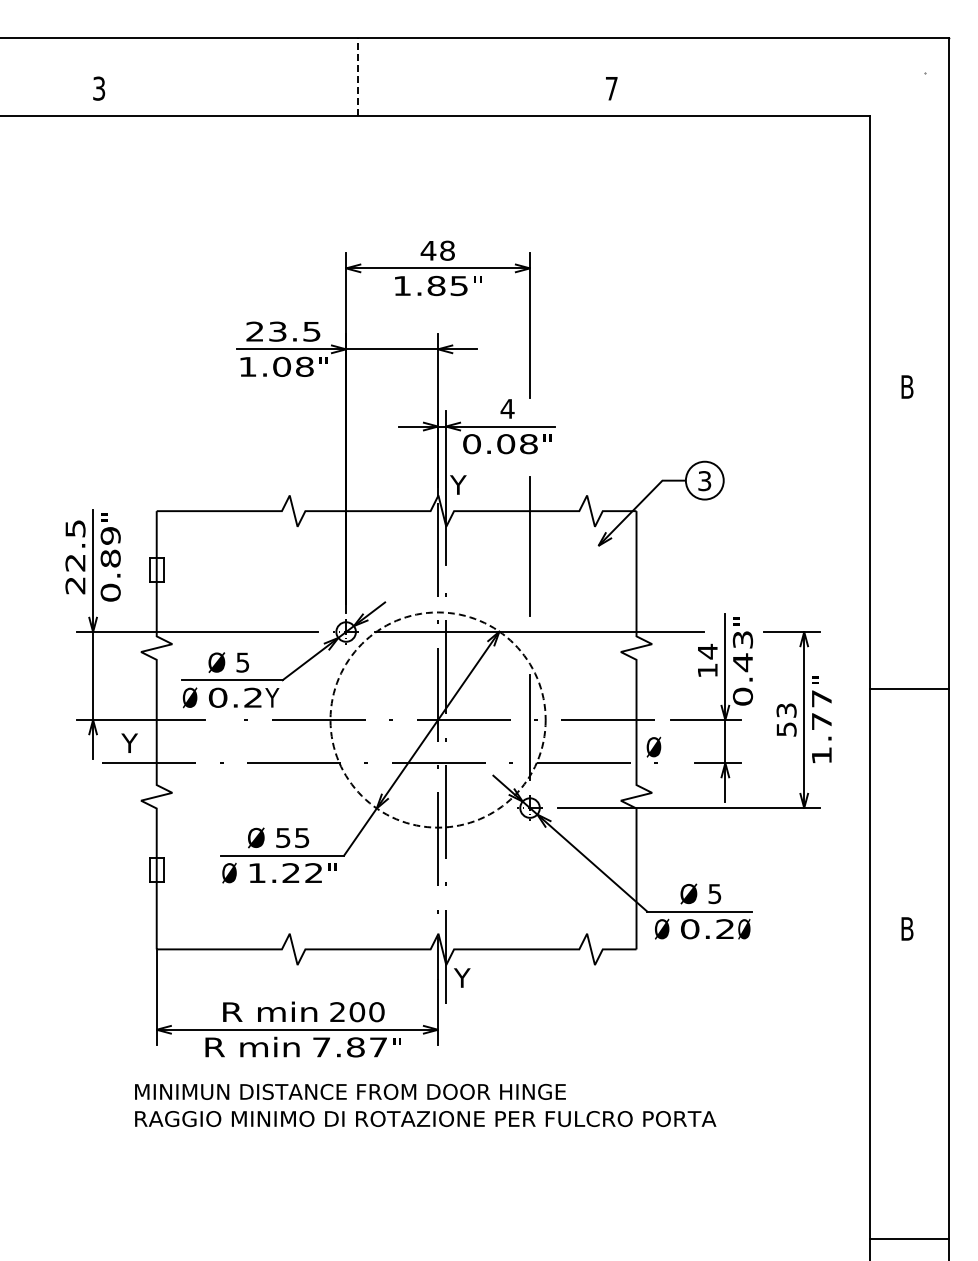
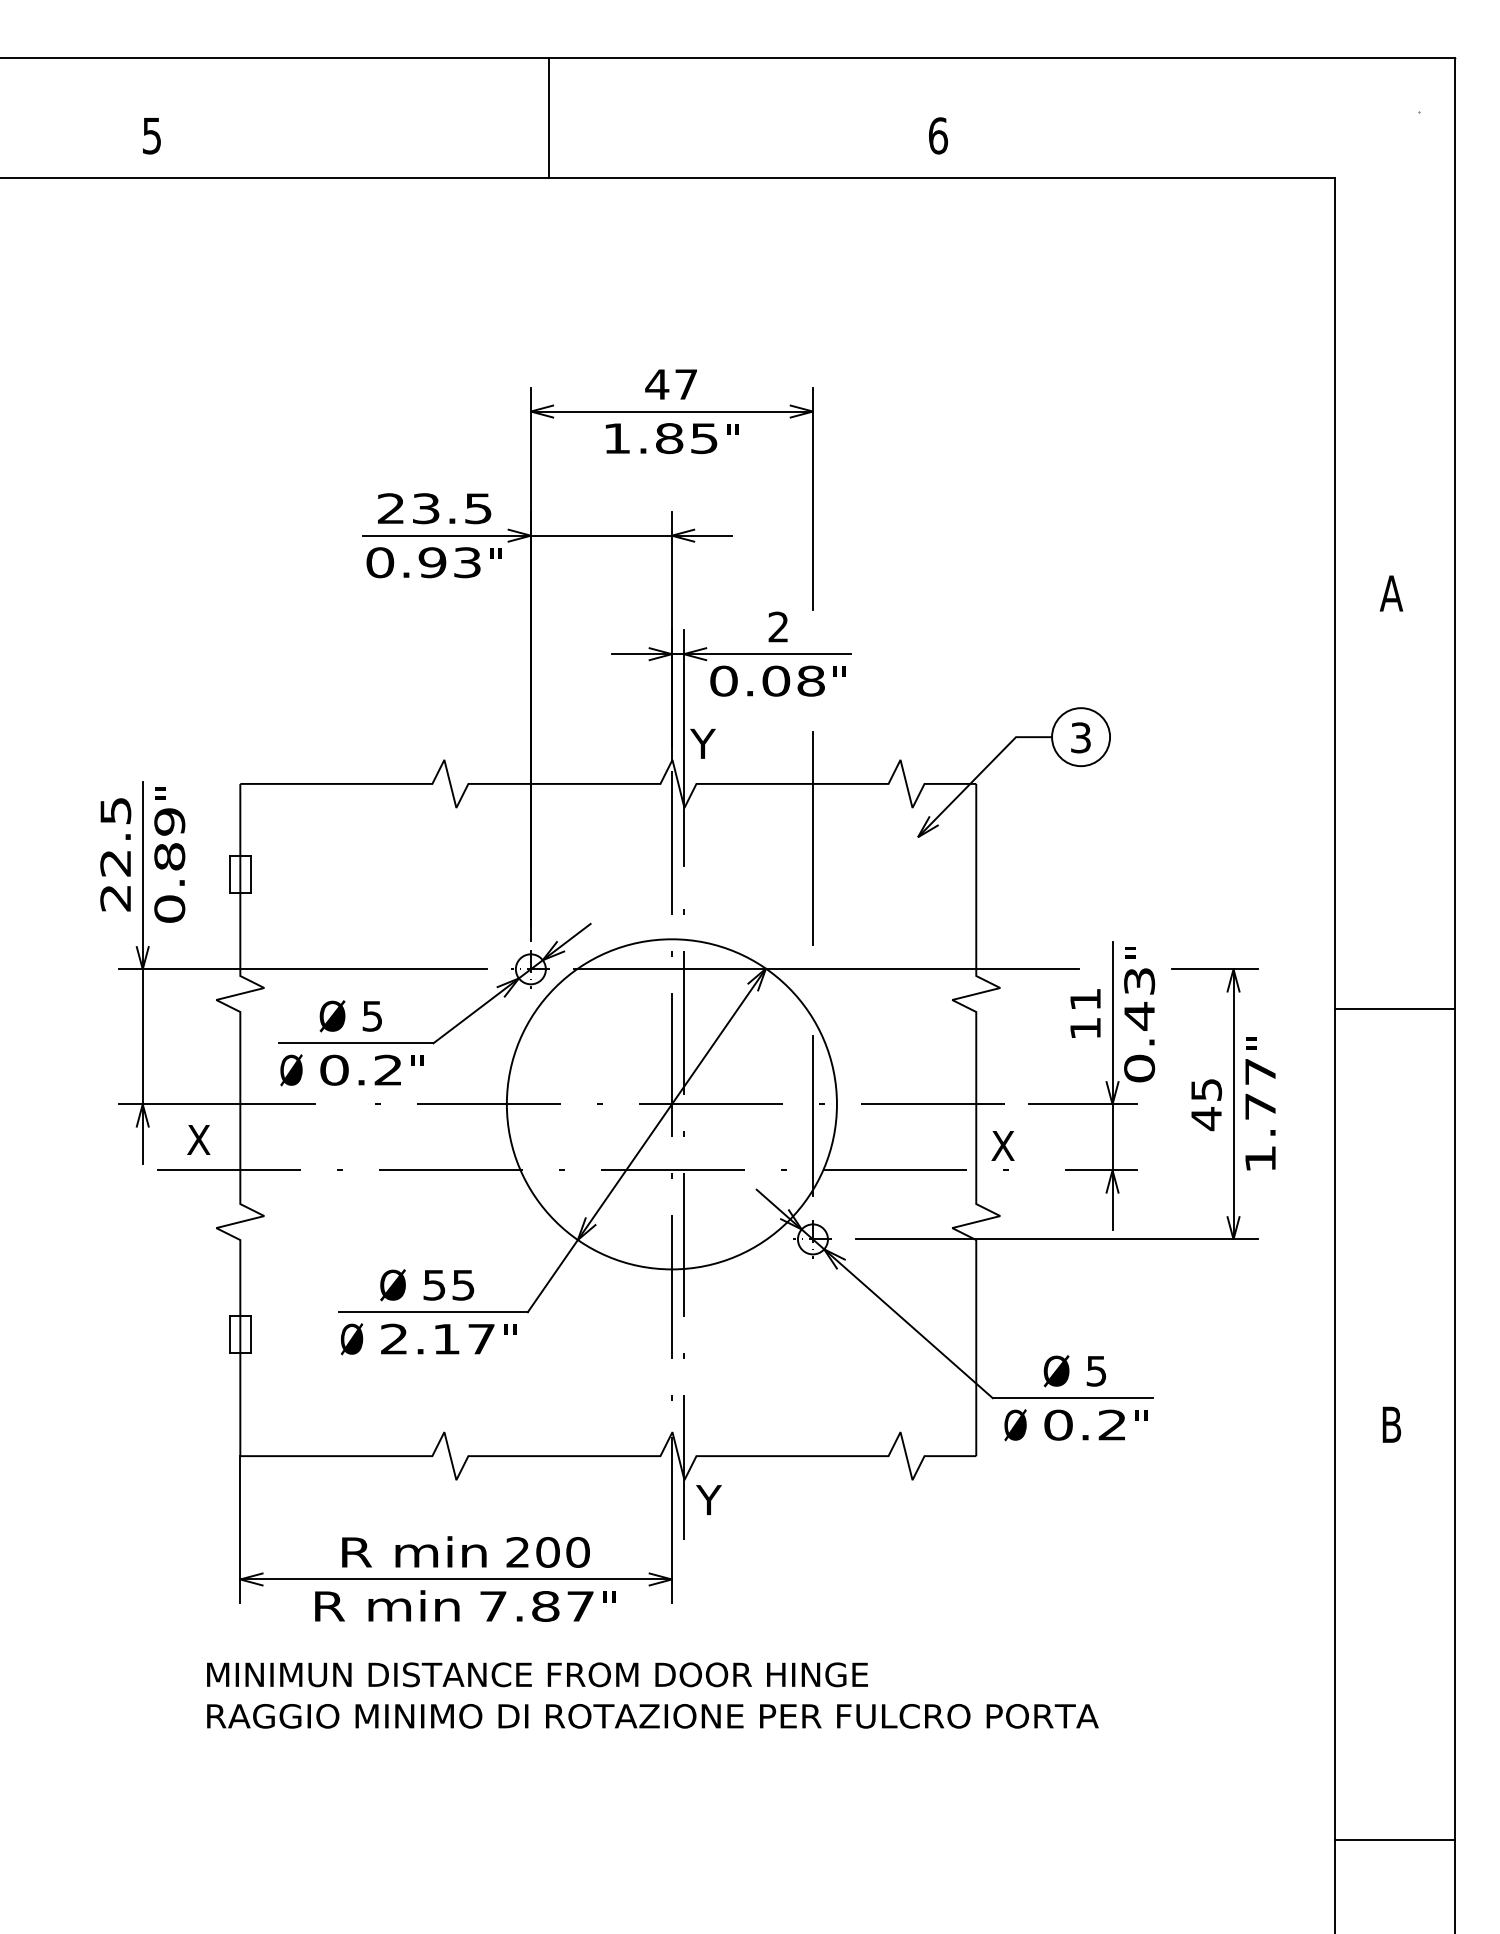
line: (357, 76) -> (548, 117), dashed -> solid
text: (99, 87) -> (152, 134), 3 -> 5
text: (611, 88) -> (937, 135), 7 -> 6
text: (447, 250) -> (686, 384), 48 -> 47
text: (276, 366) -> (424, 562), 1.08 -> 0.93
text: (906, 386) -> (1390, 592), B -> A
text: (507, 408) -> (778, 626), 4 -> 2
text: (707, 651) -> (1085, 999), 14 -> 11
line: (909, 689) -> (1395, 1009), moved
text: (272, 697) -> (417, 1069), Y -> "
circle: (437, 719) -> (671, 1103), dashed -> solid
text: (786, 720) -> (1206, 1105), 53 -> 45
text: (129, 742) -> (198, 1138), Y -> X
text: (653, 746) -> (1002, 1144), Ø -> X
text: (285, 872) -> (437, 1338), 1.22 -> 2.17
text: (744, 928) -> (1141, 1424), Ø -> "
line: (909, 1238) -> (1395, 1839), moved

